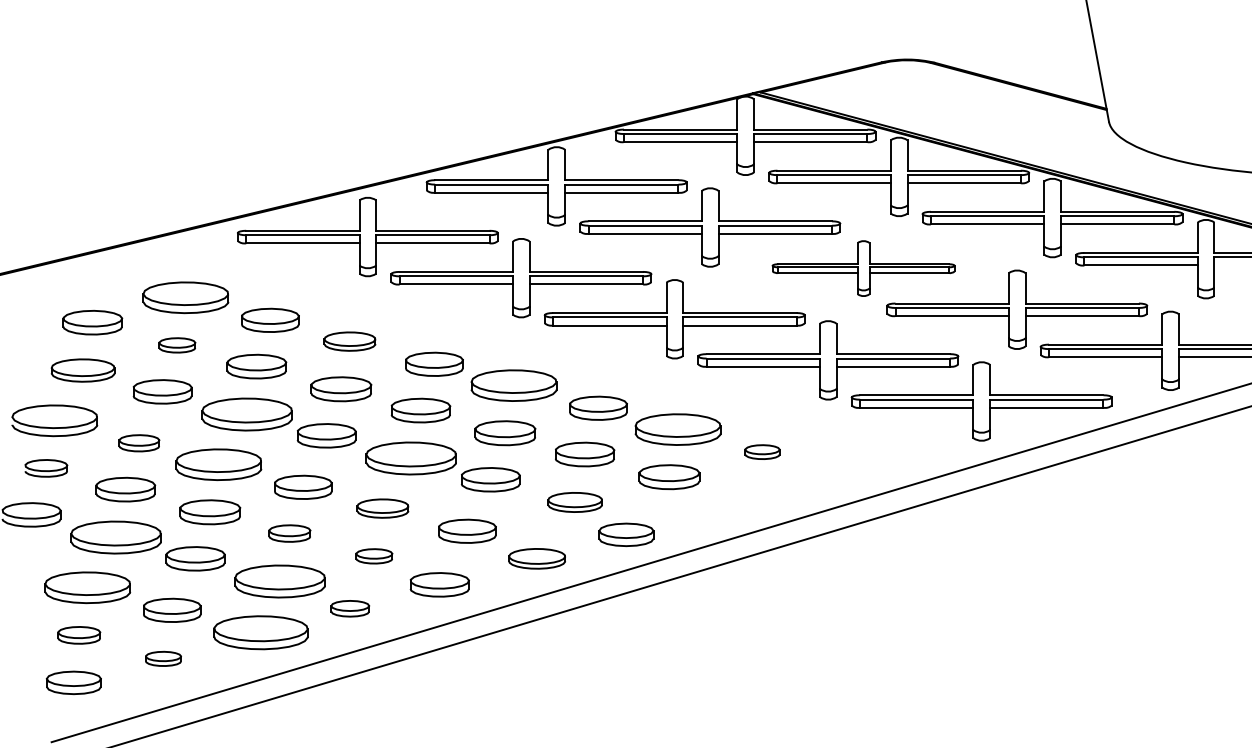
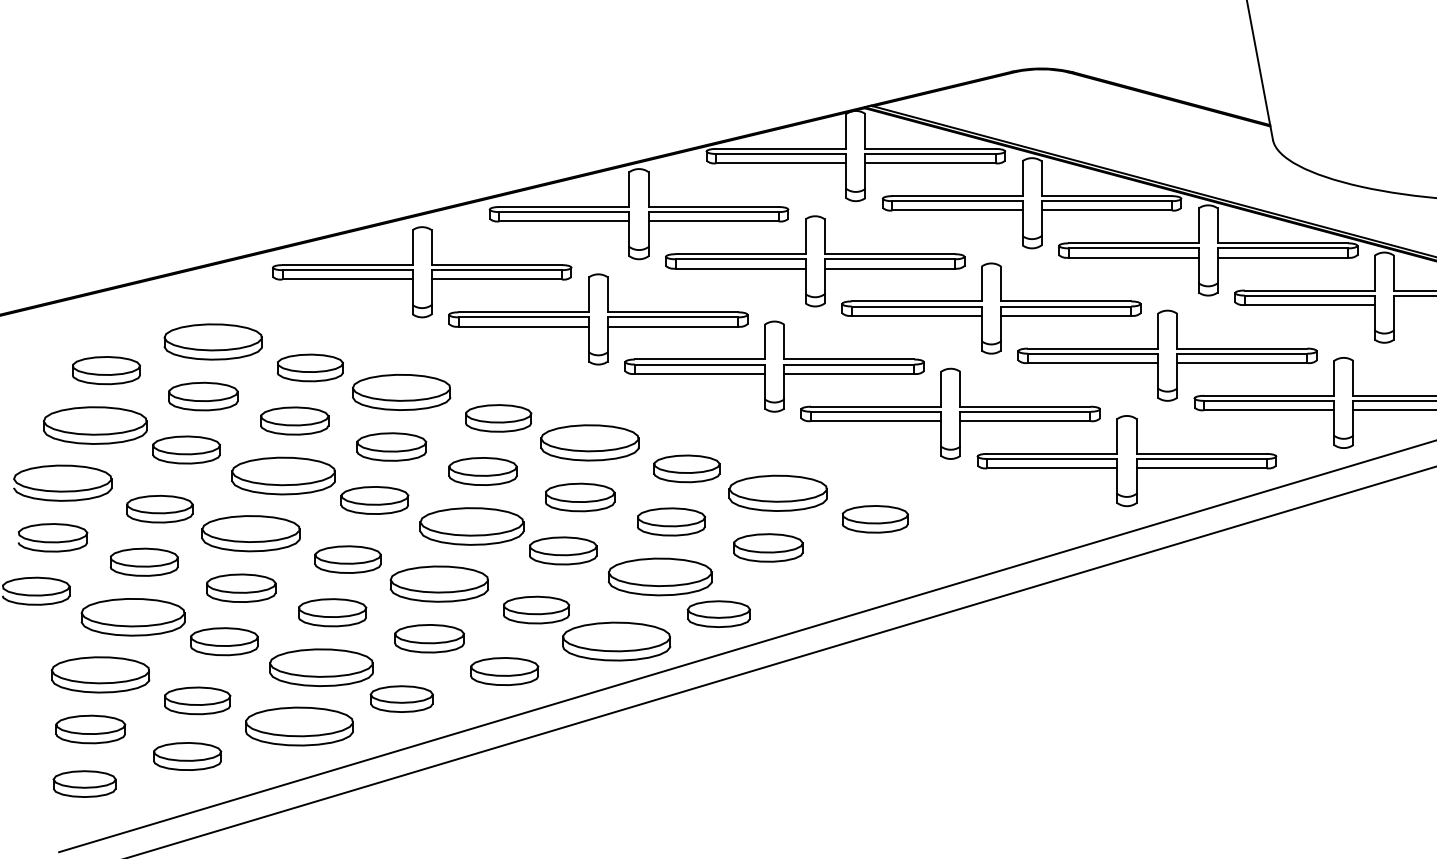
part: (863, 268) -> (991, 308), size x1.43
part: (349, 341) -> (401, 392), size x1.67
part: (177, 345) -> (203, 396), size x1.67
part: (82, 370) -> (94, 425), size x1.43
part: (139, 442) -> (159, 508), size x1.43
part: (762, 451) -> (875, 518), size x1.67
part: (46, 468) -> (53, 537), size x1.43
part: (574, 502) -> (659, 577), size x1.67
part: (382, 508) -> (438, 583), size x1.67
part: (289, 533) -> (332, 612), size x1.43
part: (374, 556) -> (429, 639), size x1.67
part: (536, 558) -> (615, 641), size x1.67
part: (350, 608) -> (402, 698), size x1.43
part: (79, 635) -> (91, 729), size x1.43
part: (163, 658) -> (187, 756), size x1.67

